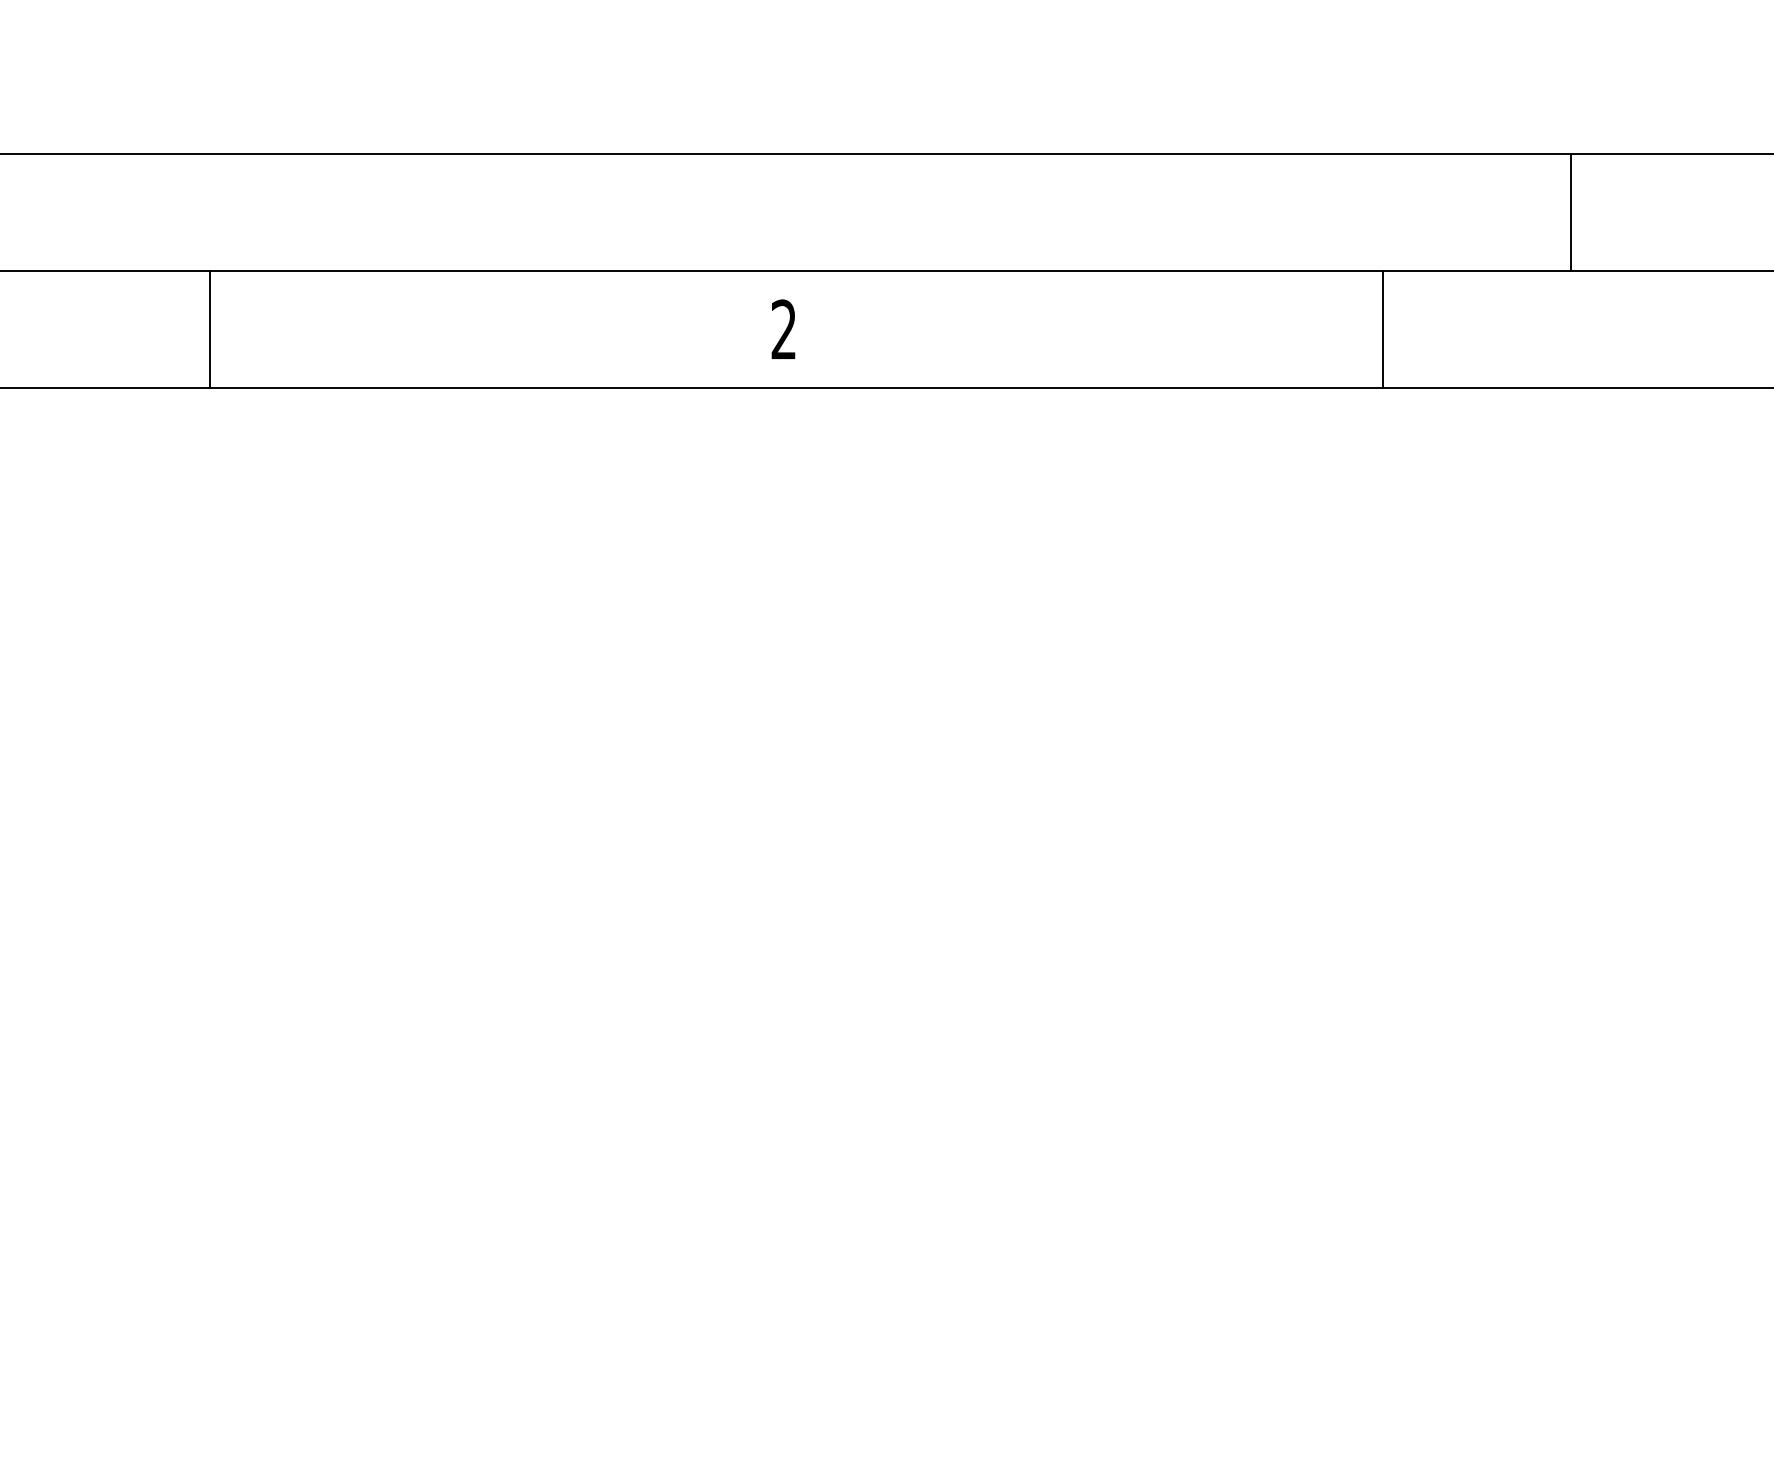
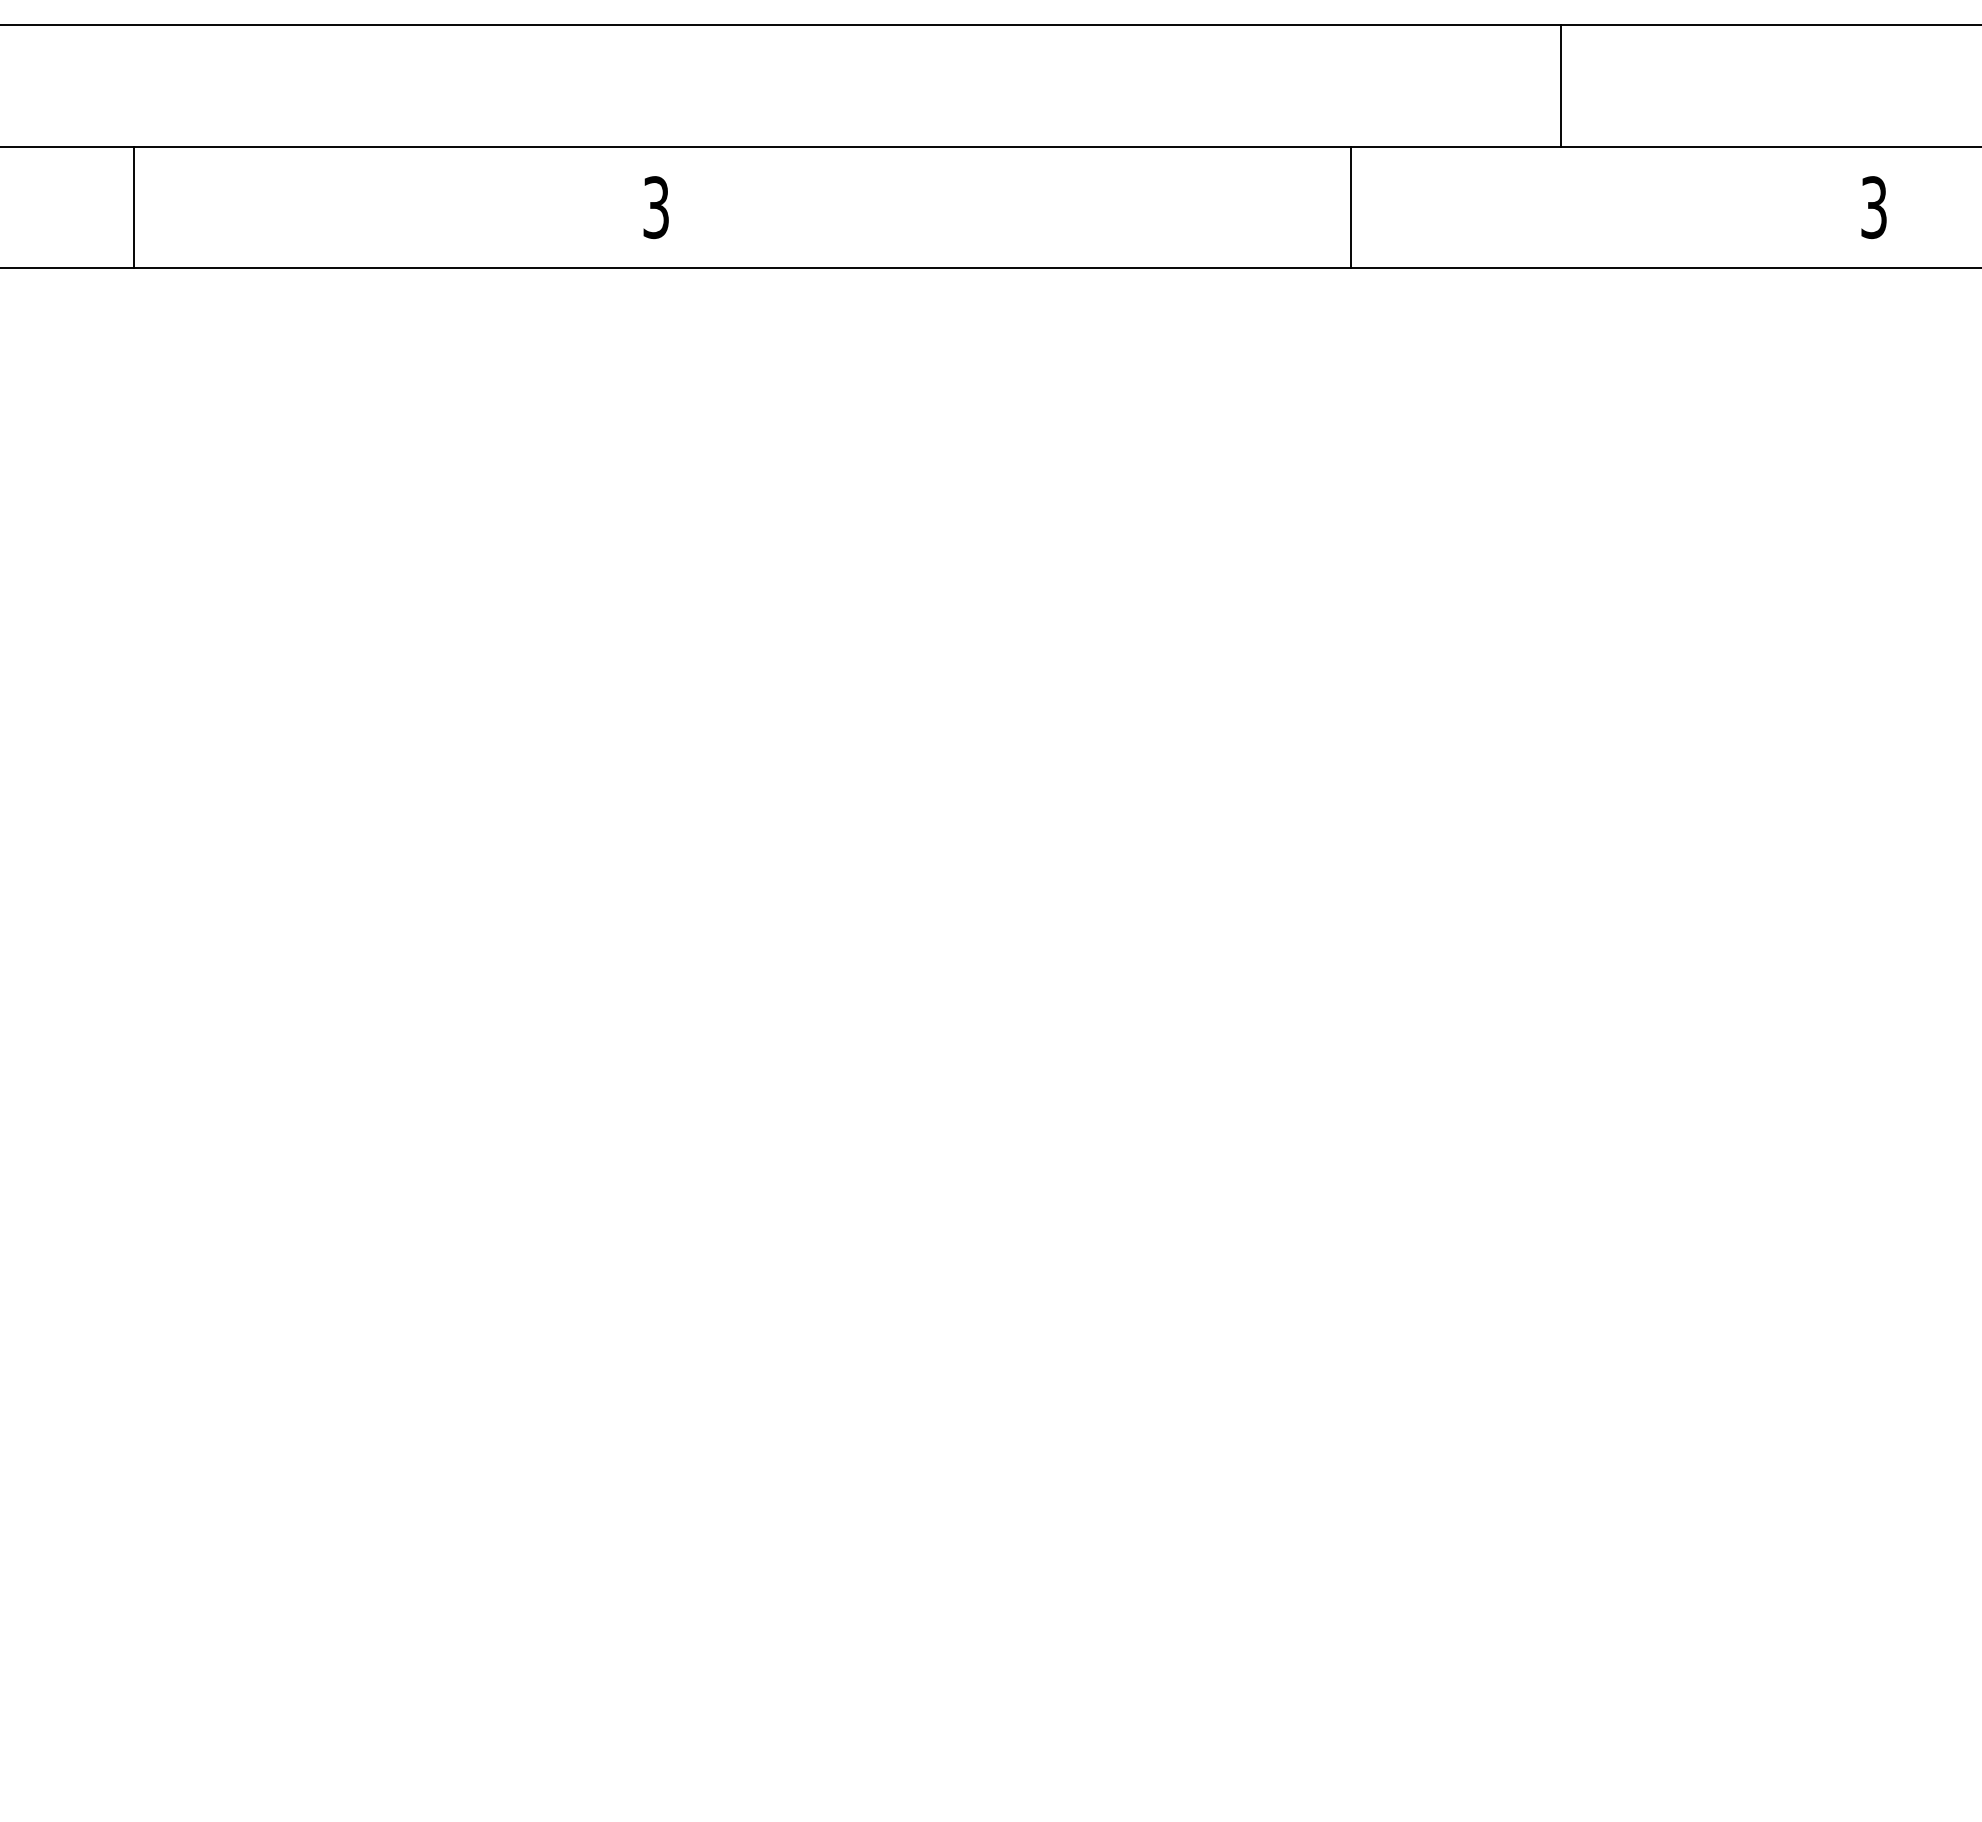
line: (1571, 211) -> (1560, 85), moved
line: (209, 329) -> (134, 207), moved
text: (783, 329) -> (655, 207), 2 -> 3
line: (1383, 329) -> (1351, 207), moved

